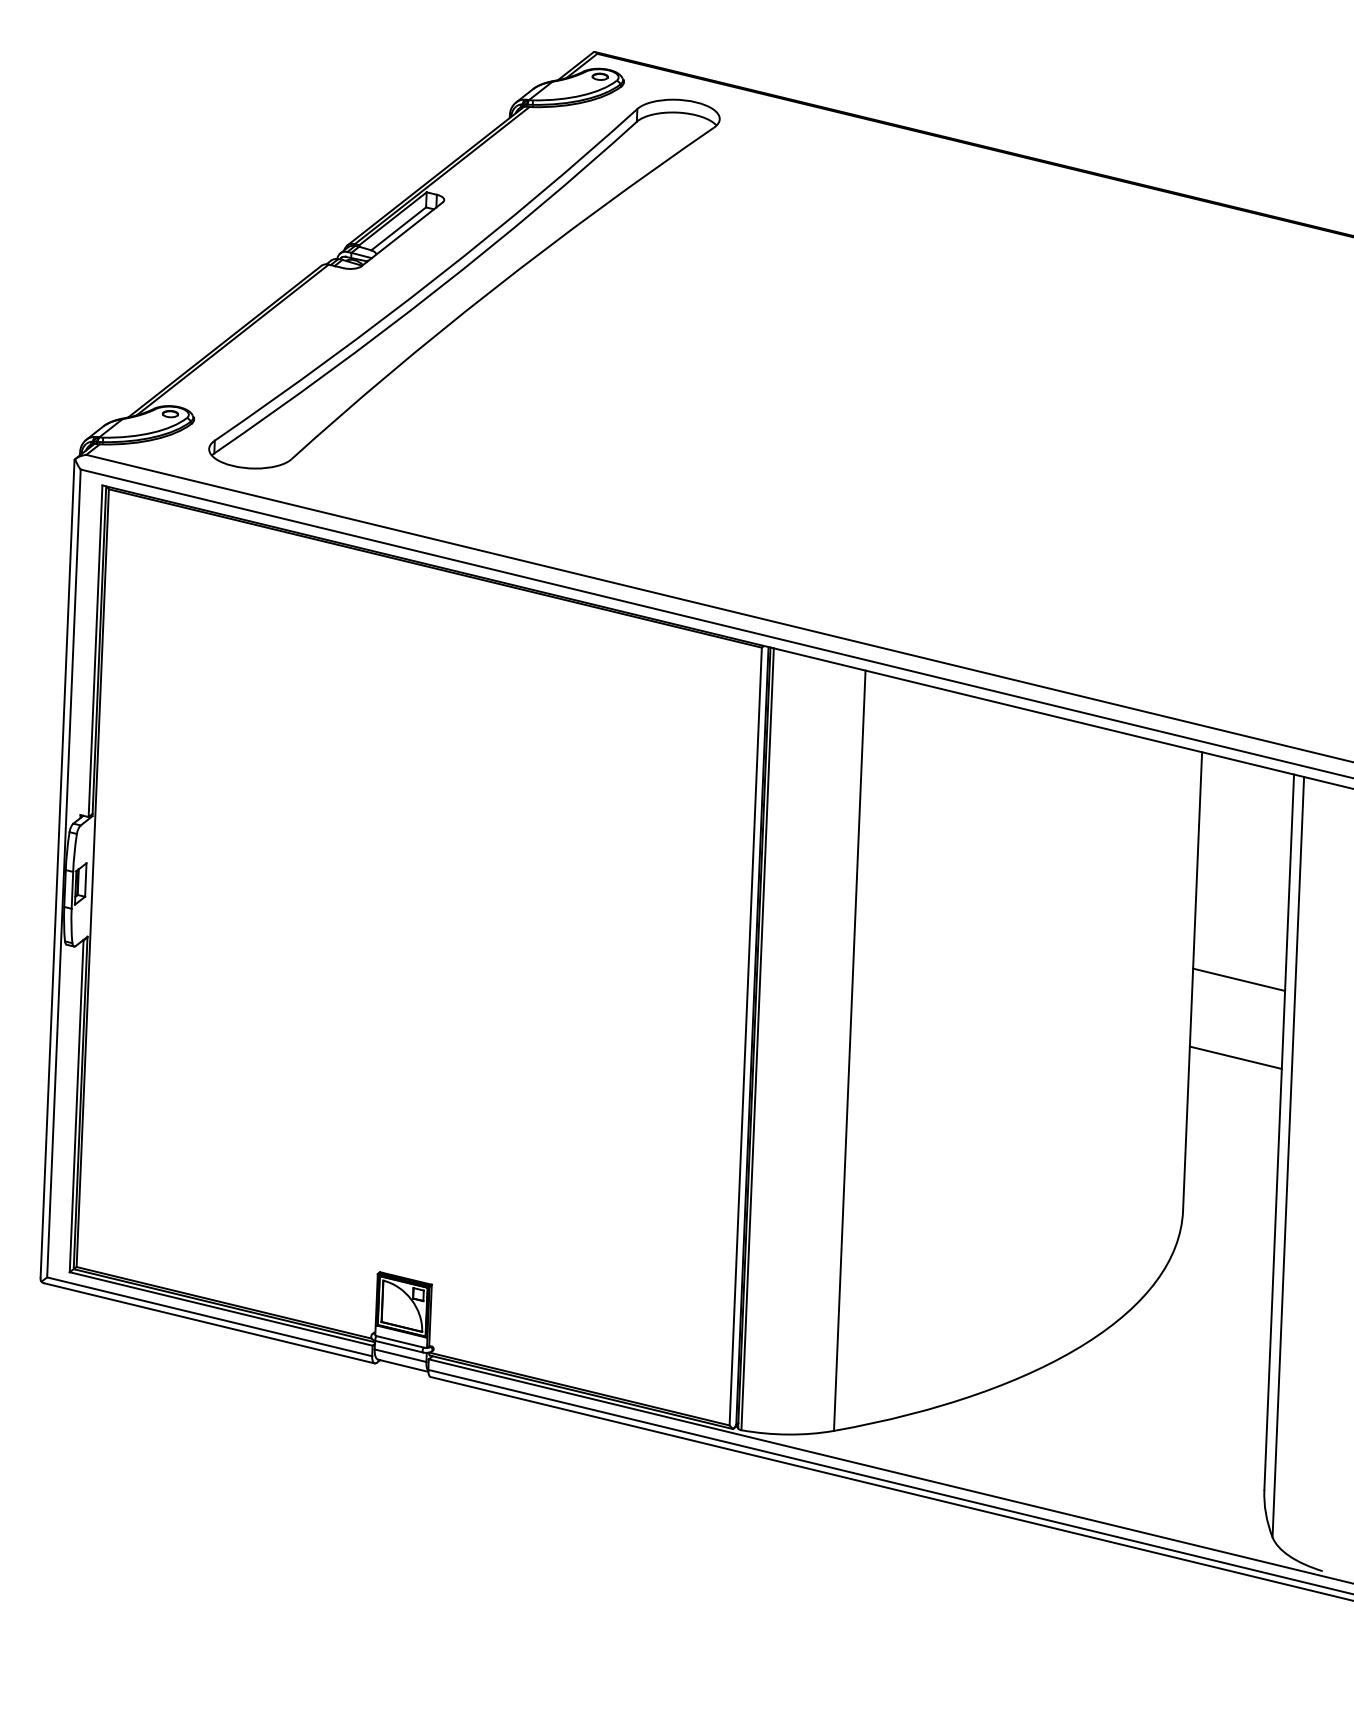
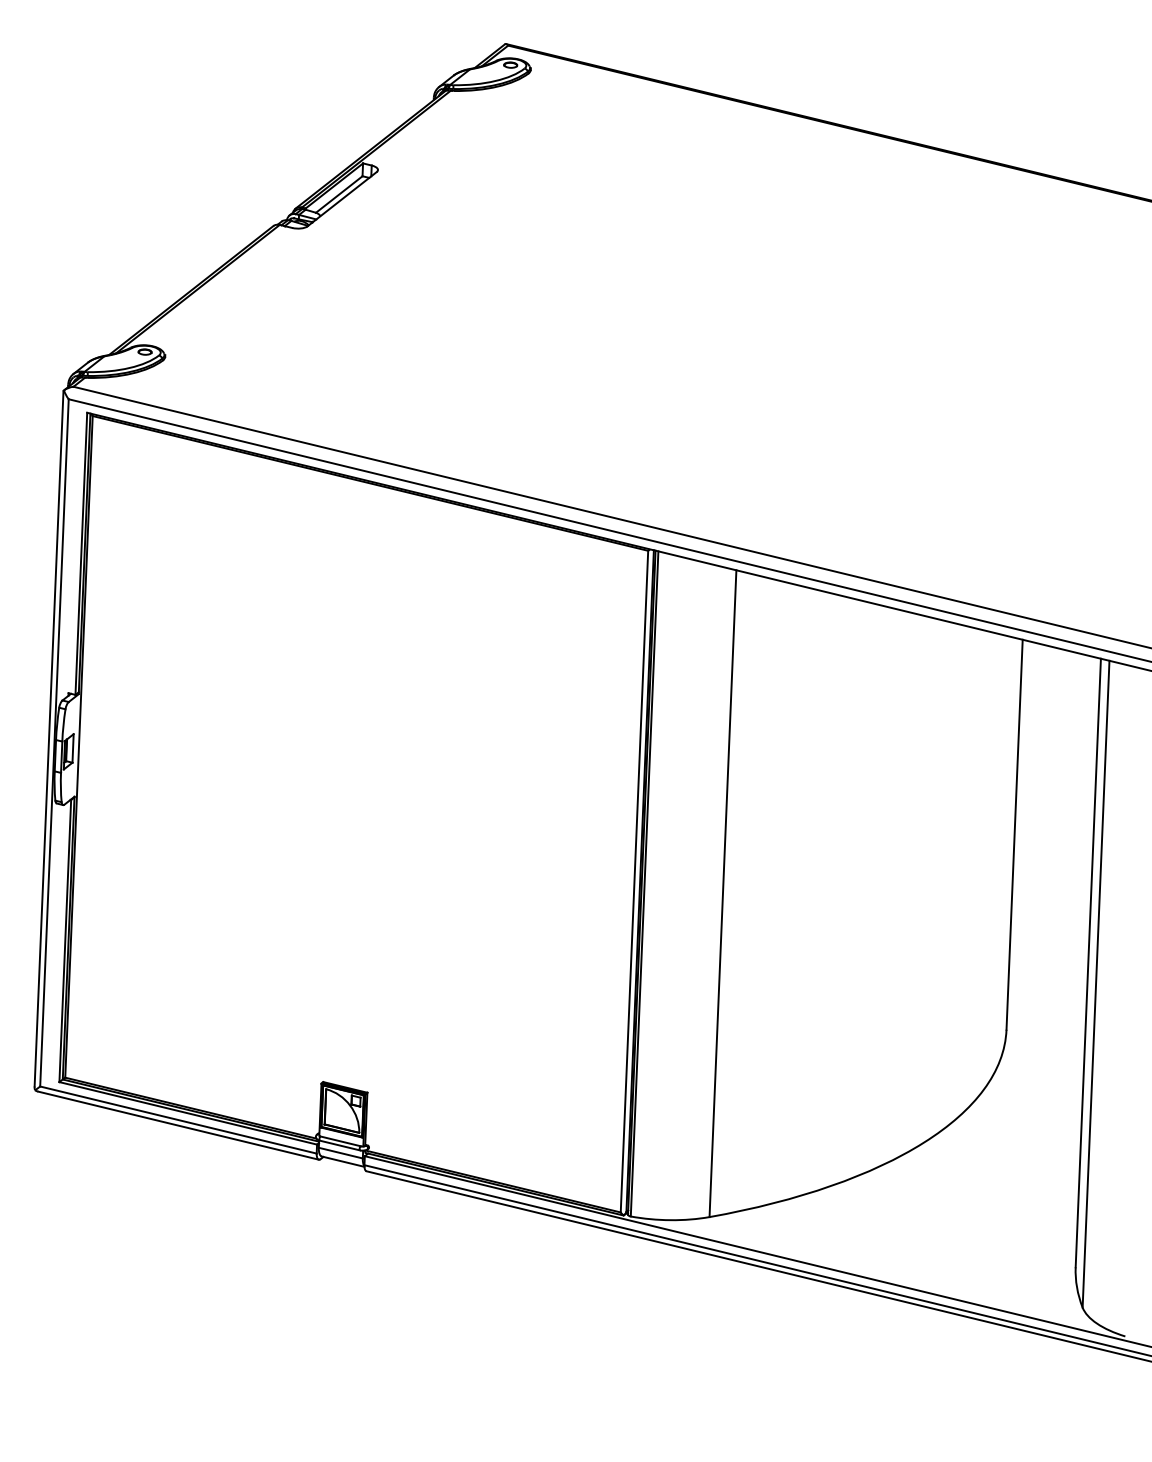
part: (464, 283) -> (395, 240), removed
line: (1239, 979) -> (1054, 833), removed
line: (1235, 1057) -> (1051, 899), removed

